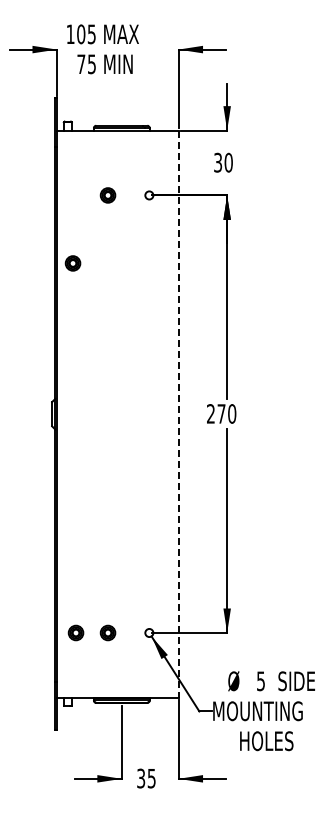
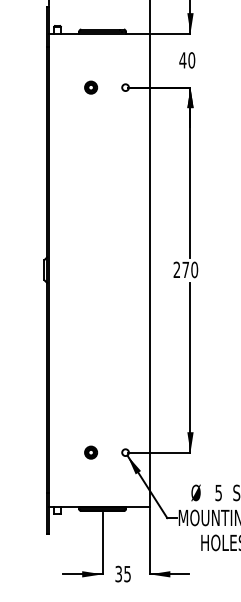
text: (217, 162) -> (182, 60), 30 -> 40
part: (72, 263) -> (61, 144), removed
line: (178, 414) -> (149, 270), dashed -> solid
part: (75, 632) -> (63, 452), removed

